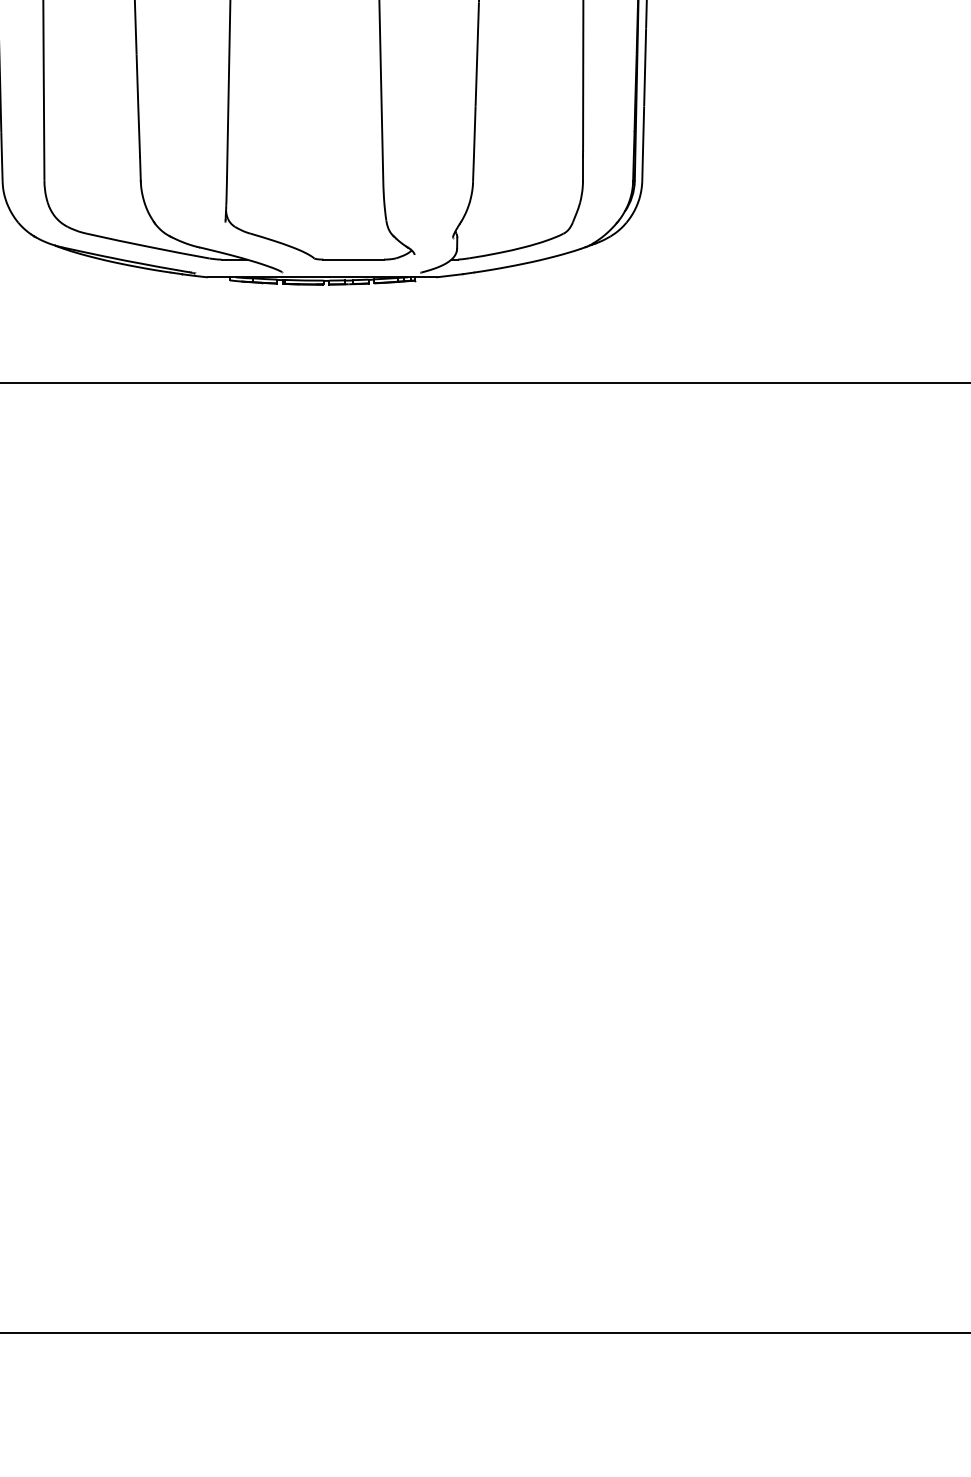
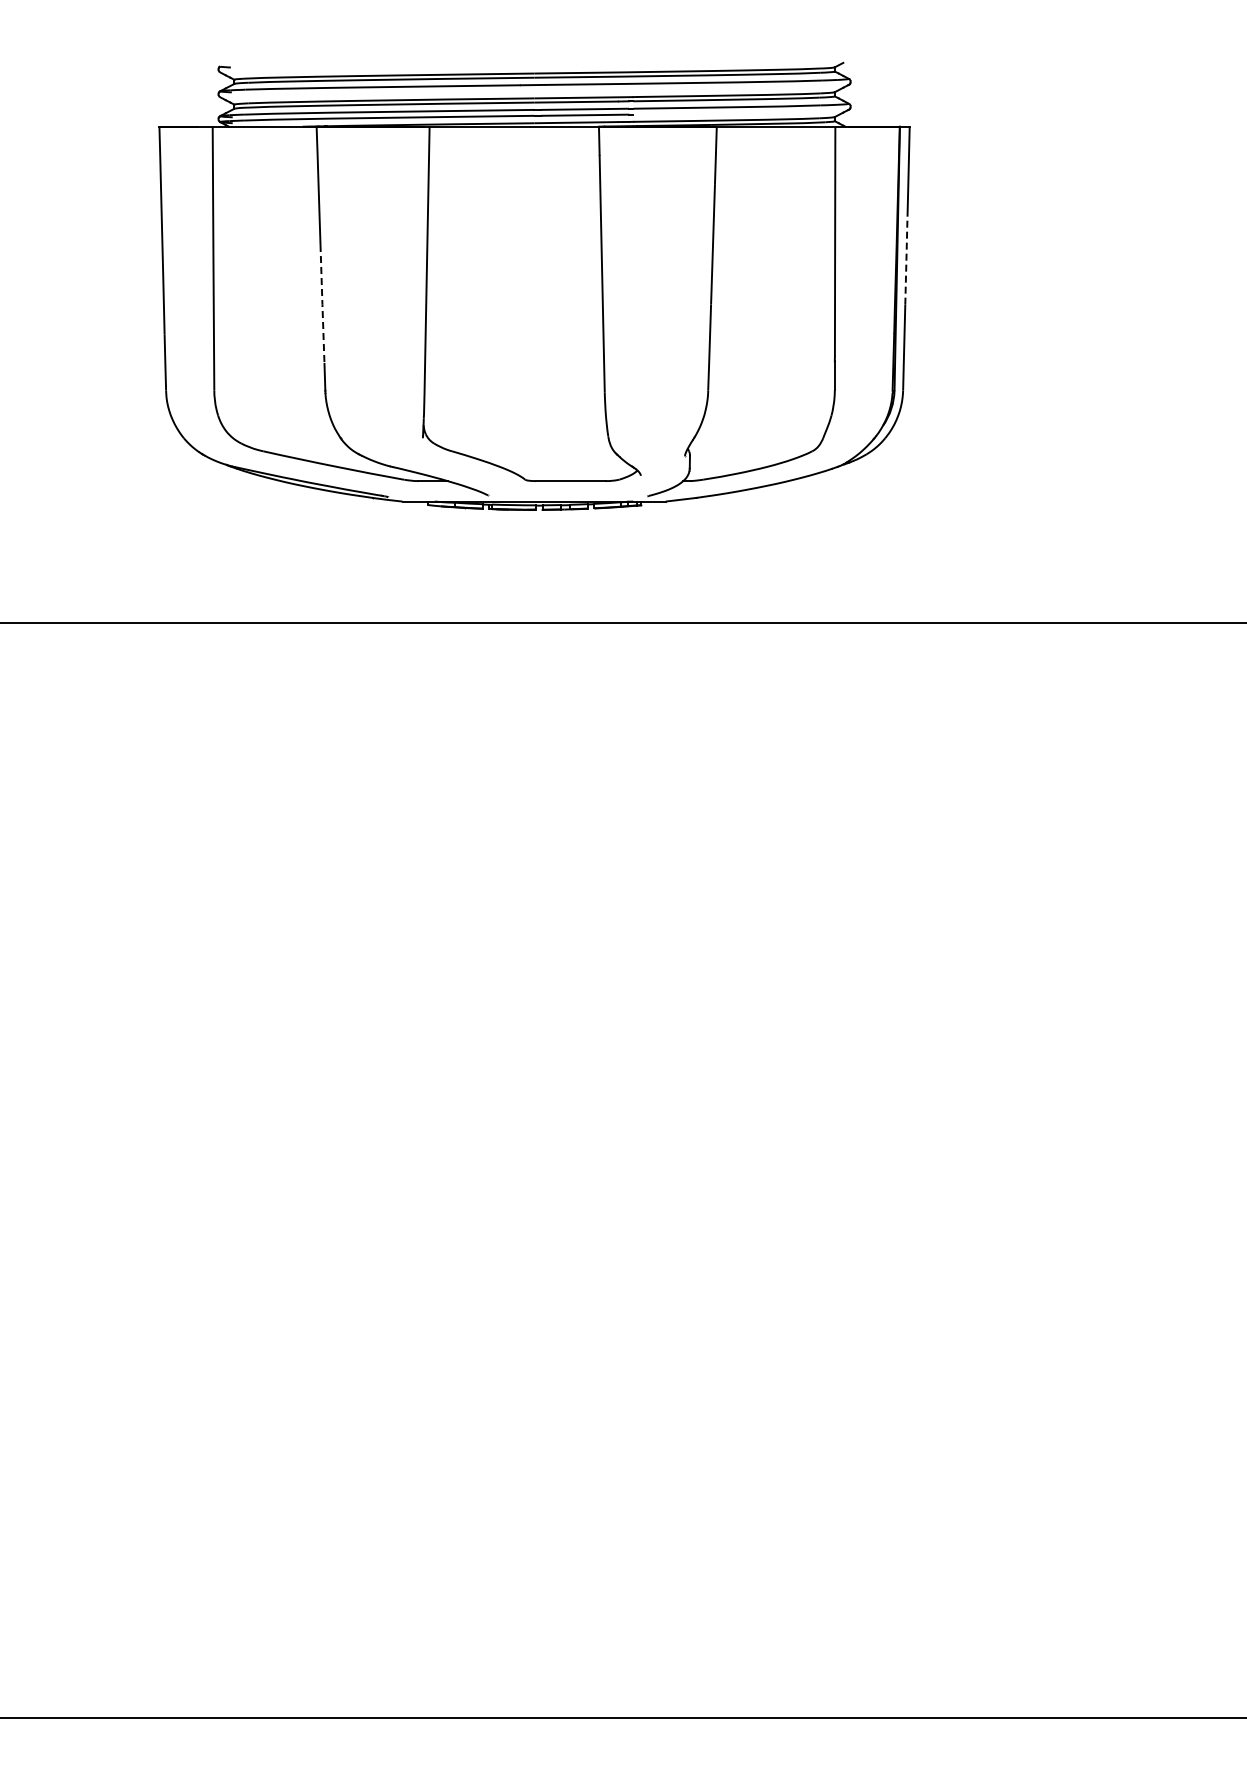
line: (645, 67) -> (906, 259), solid -> dashed
line: (138, 106) -> (322, 304), solid -> dashed

